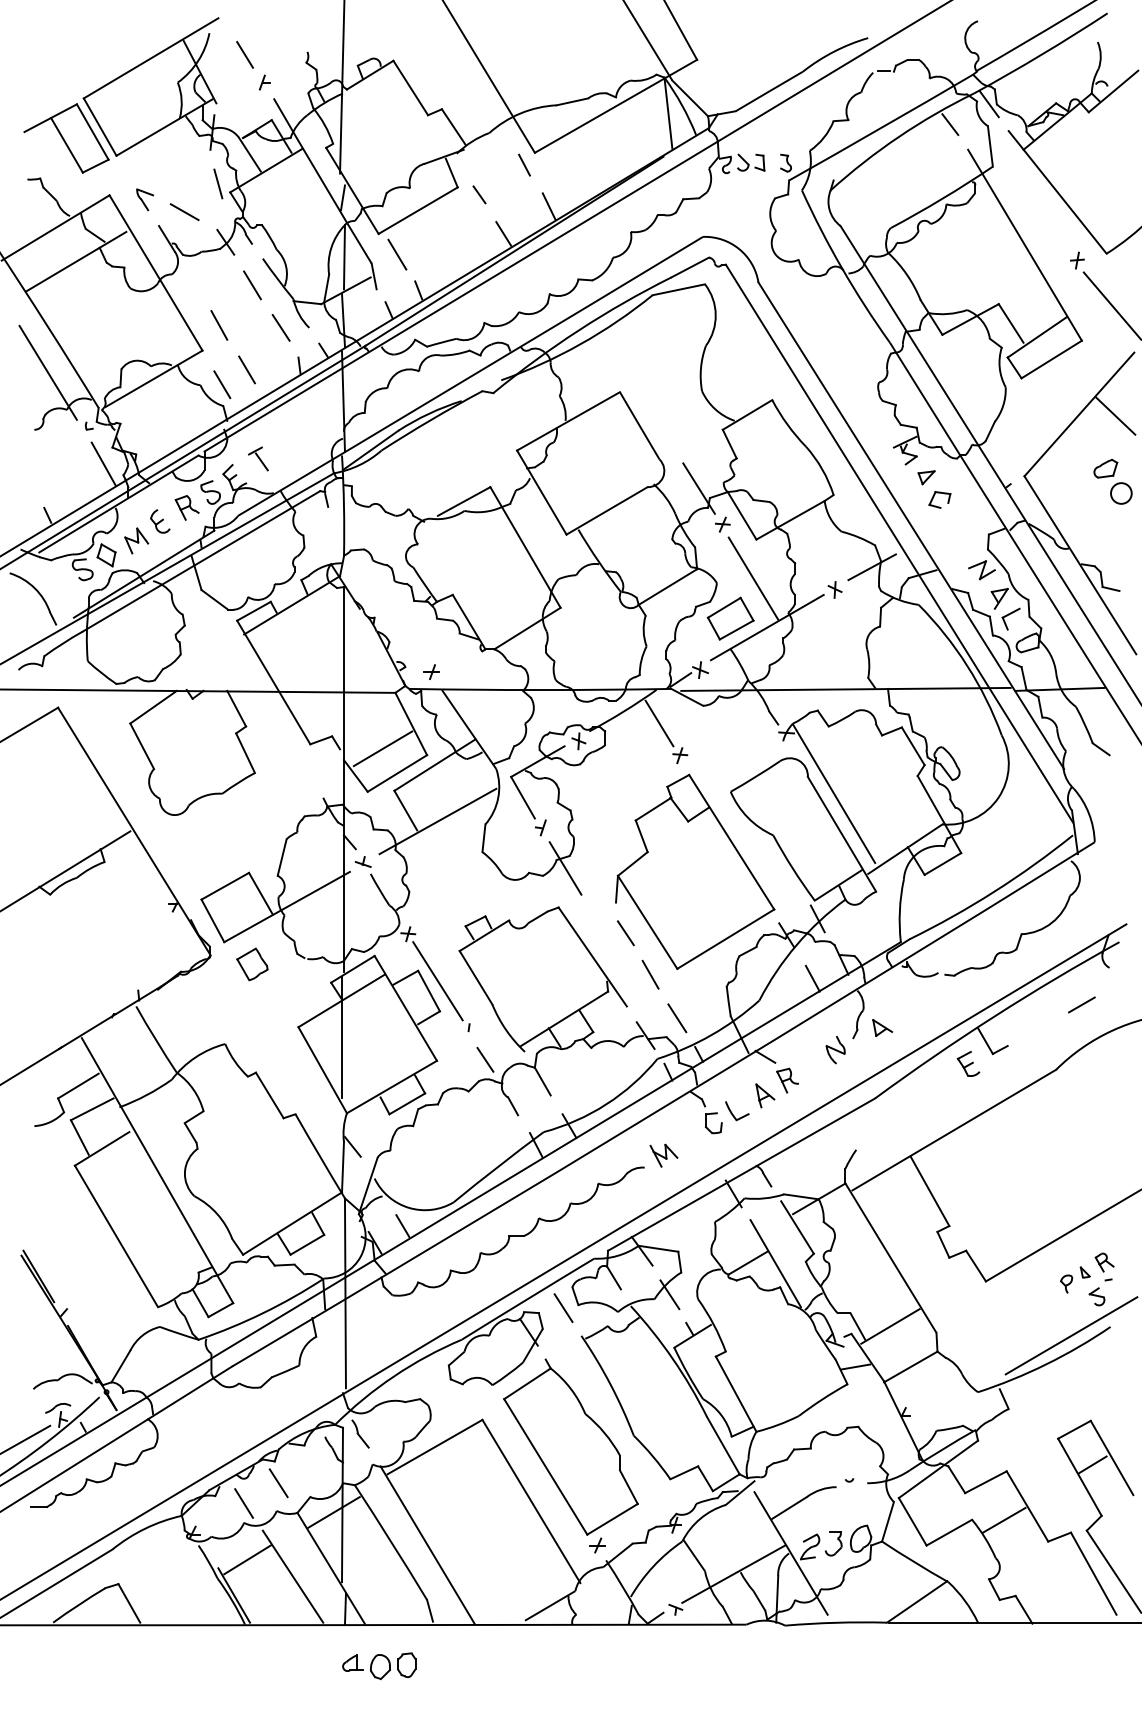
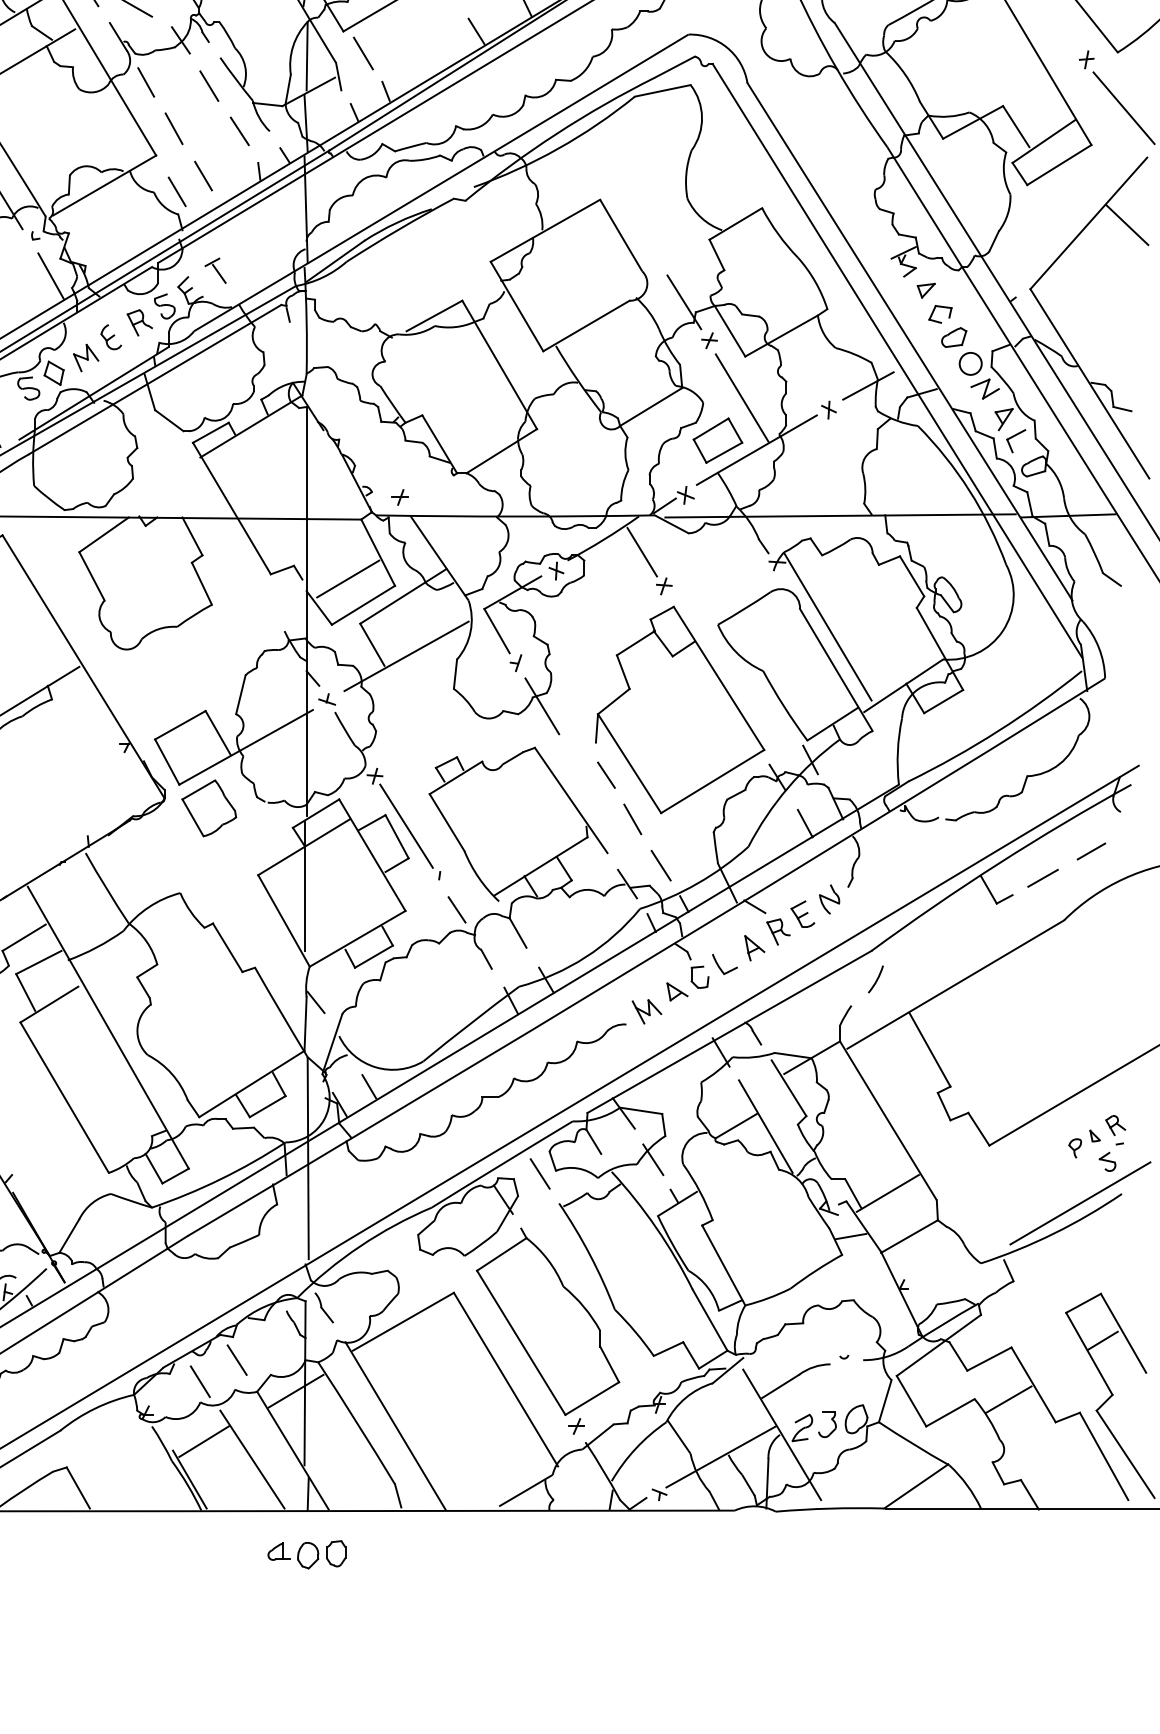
line: (192, 281) -> (145, 82), added
part: (1112, 481) -> (961, 351), moved
part: (252, 964) -> (209, 808), size x1.67
part: (882, 1027) -> (677, 991), moved
line: (1036, 1030) -> (1043, 878), added
part: (968, 1063) -> (802, 913), moved
arc: (879, 1125) -> (876, 979), added
part: (379, 1665) -> (307, 1554), moved

